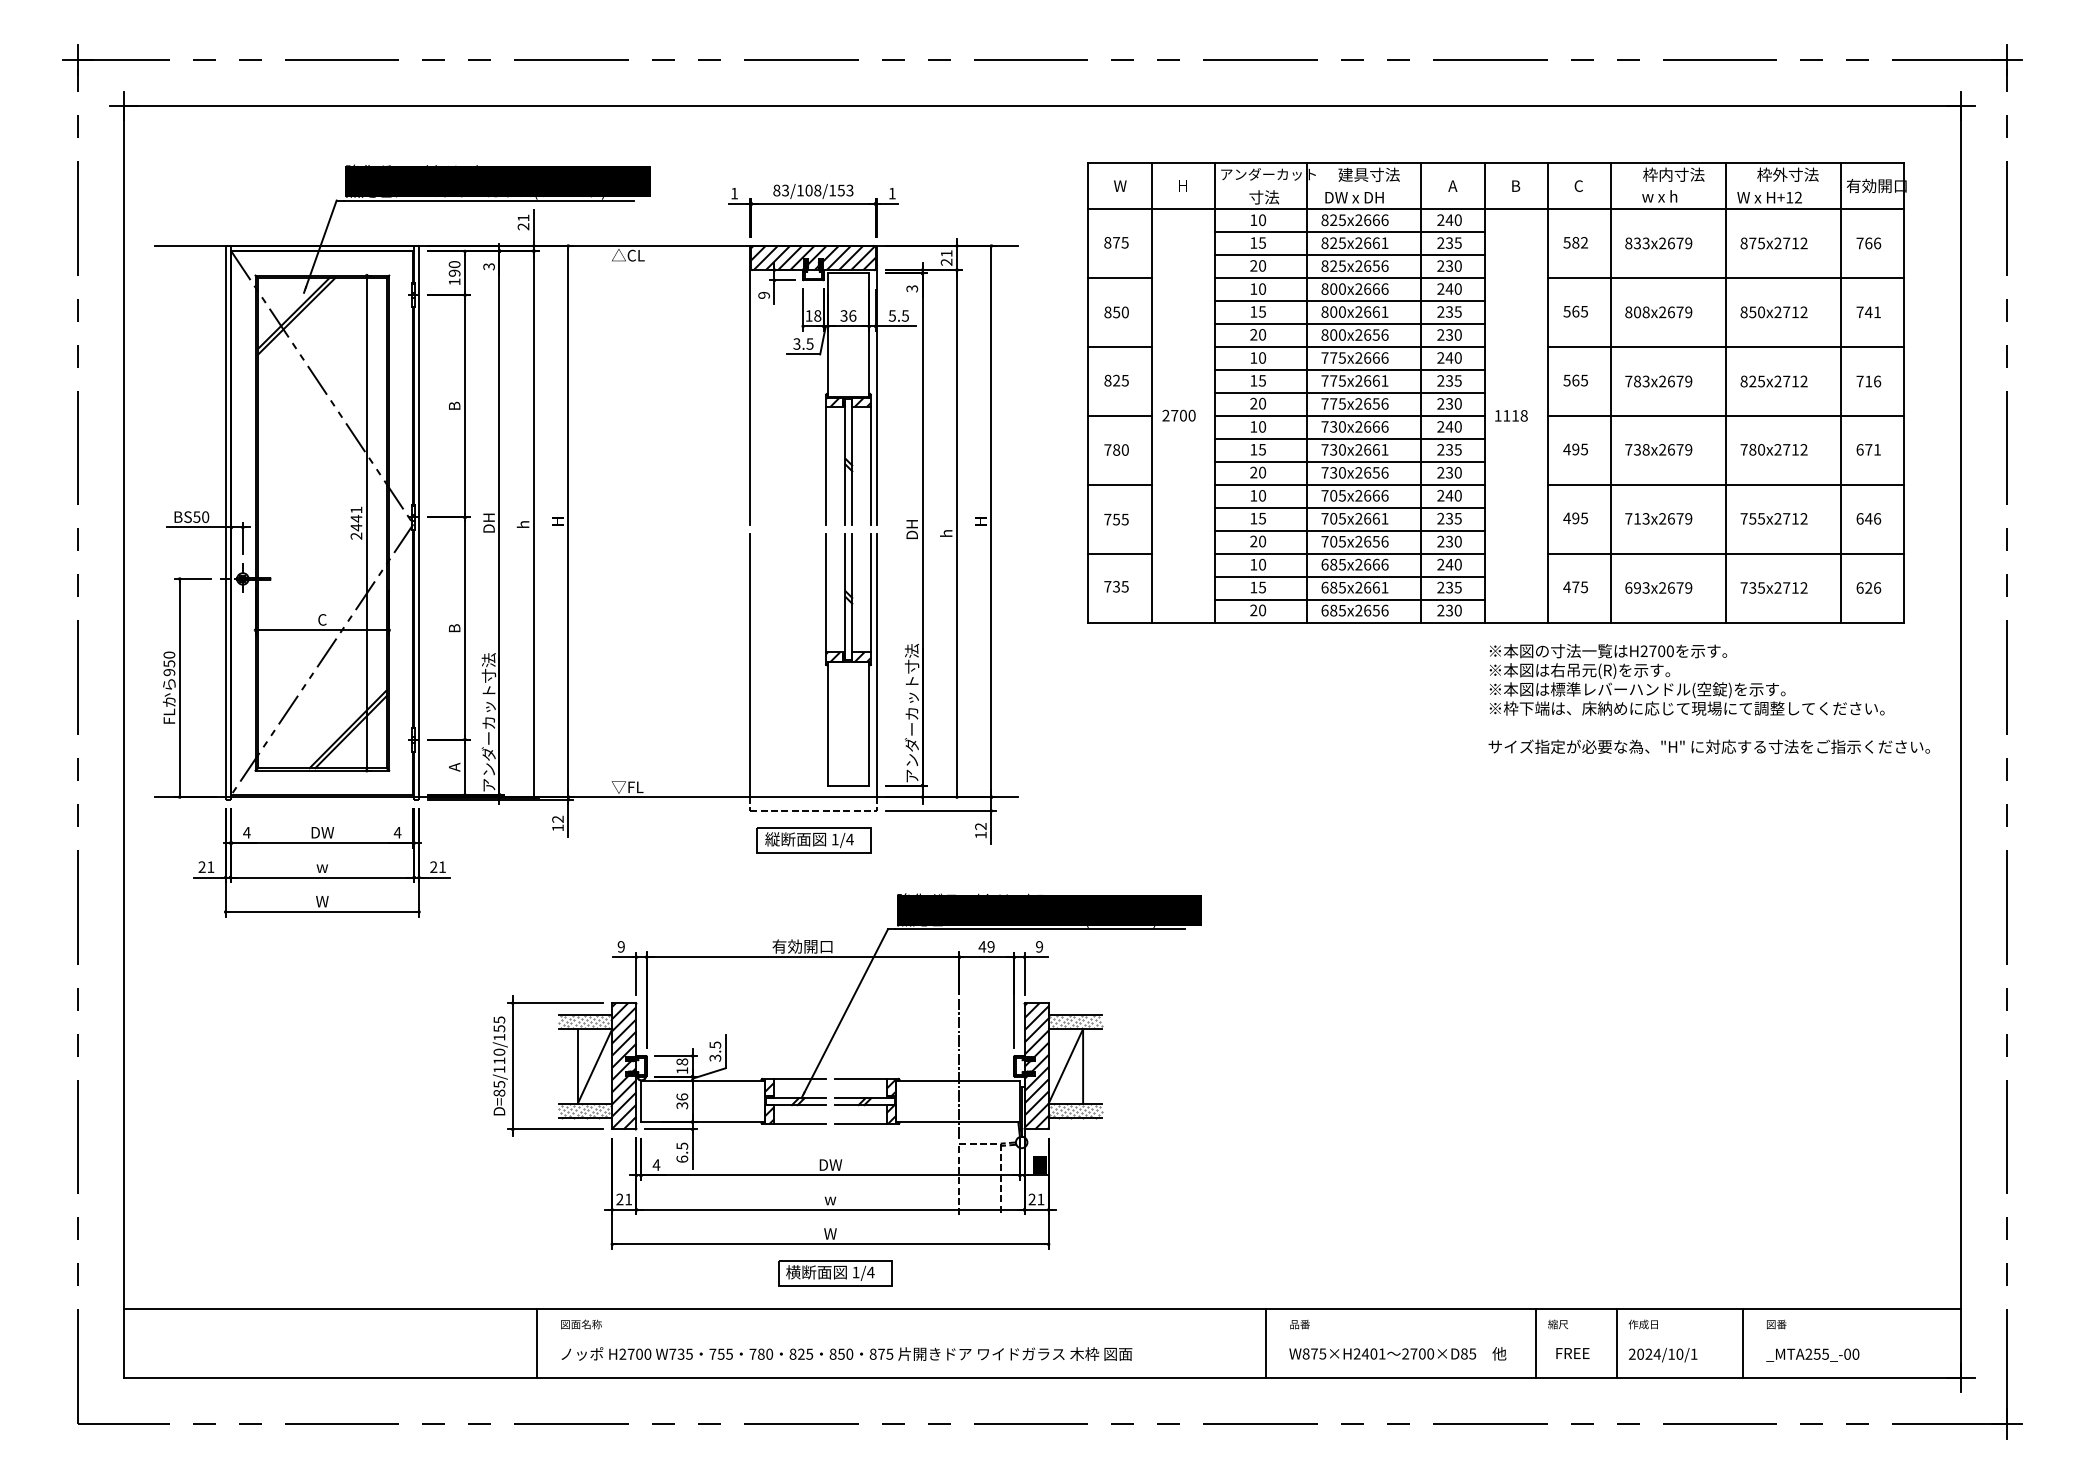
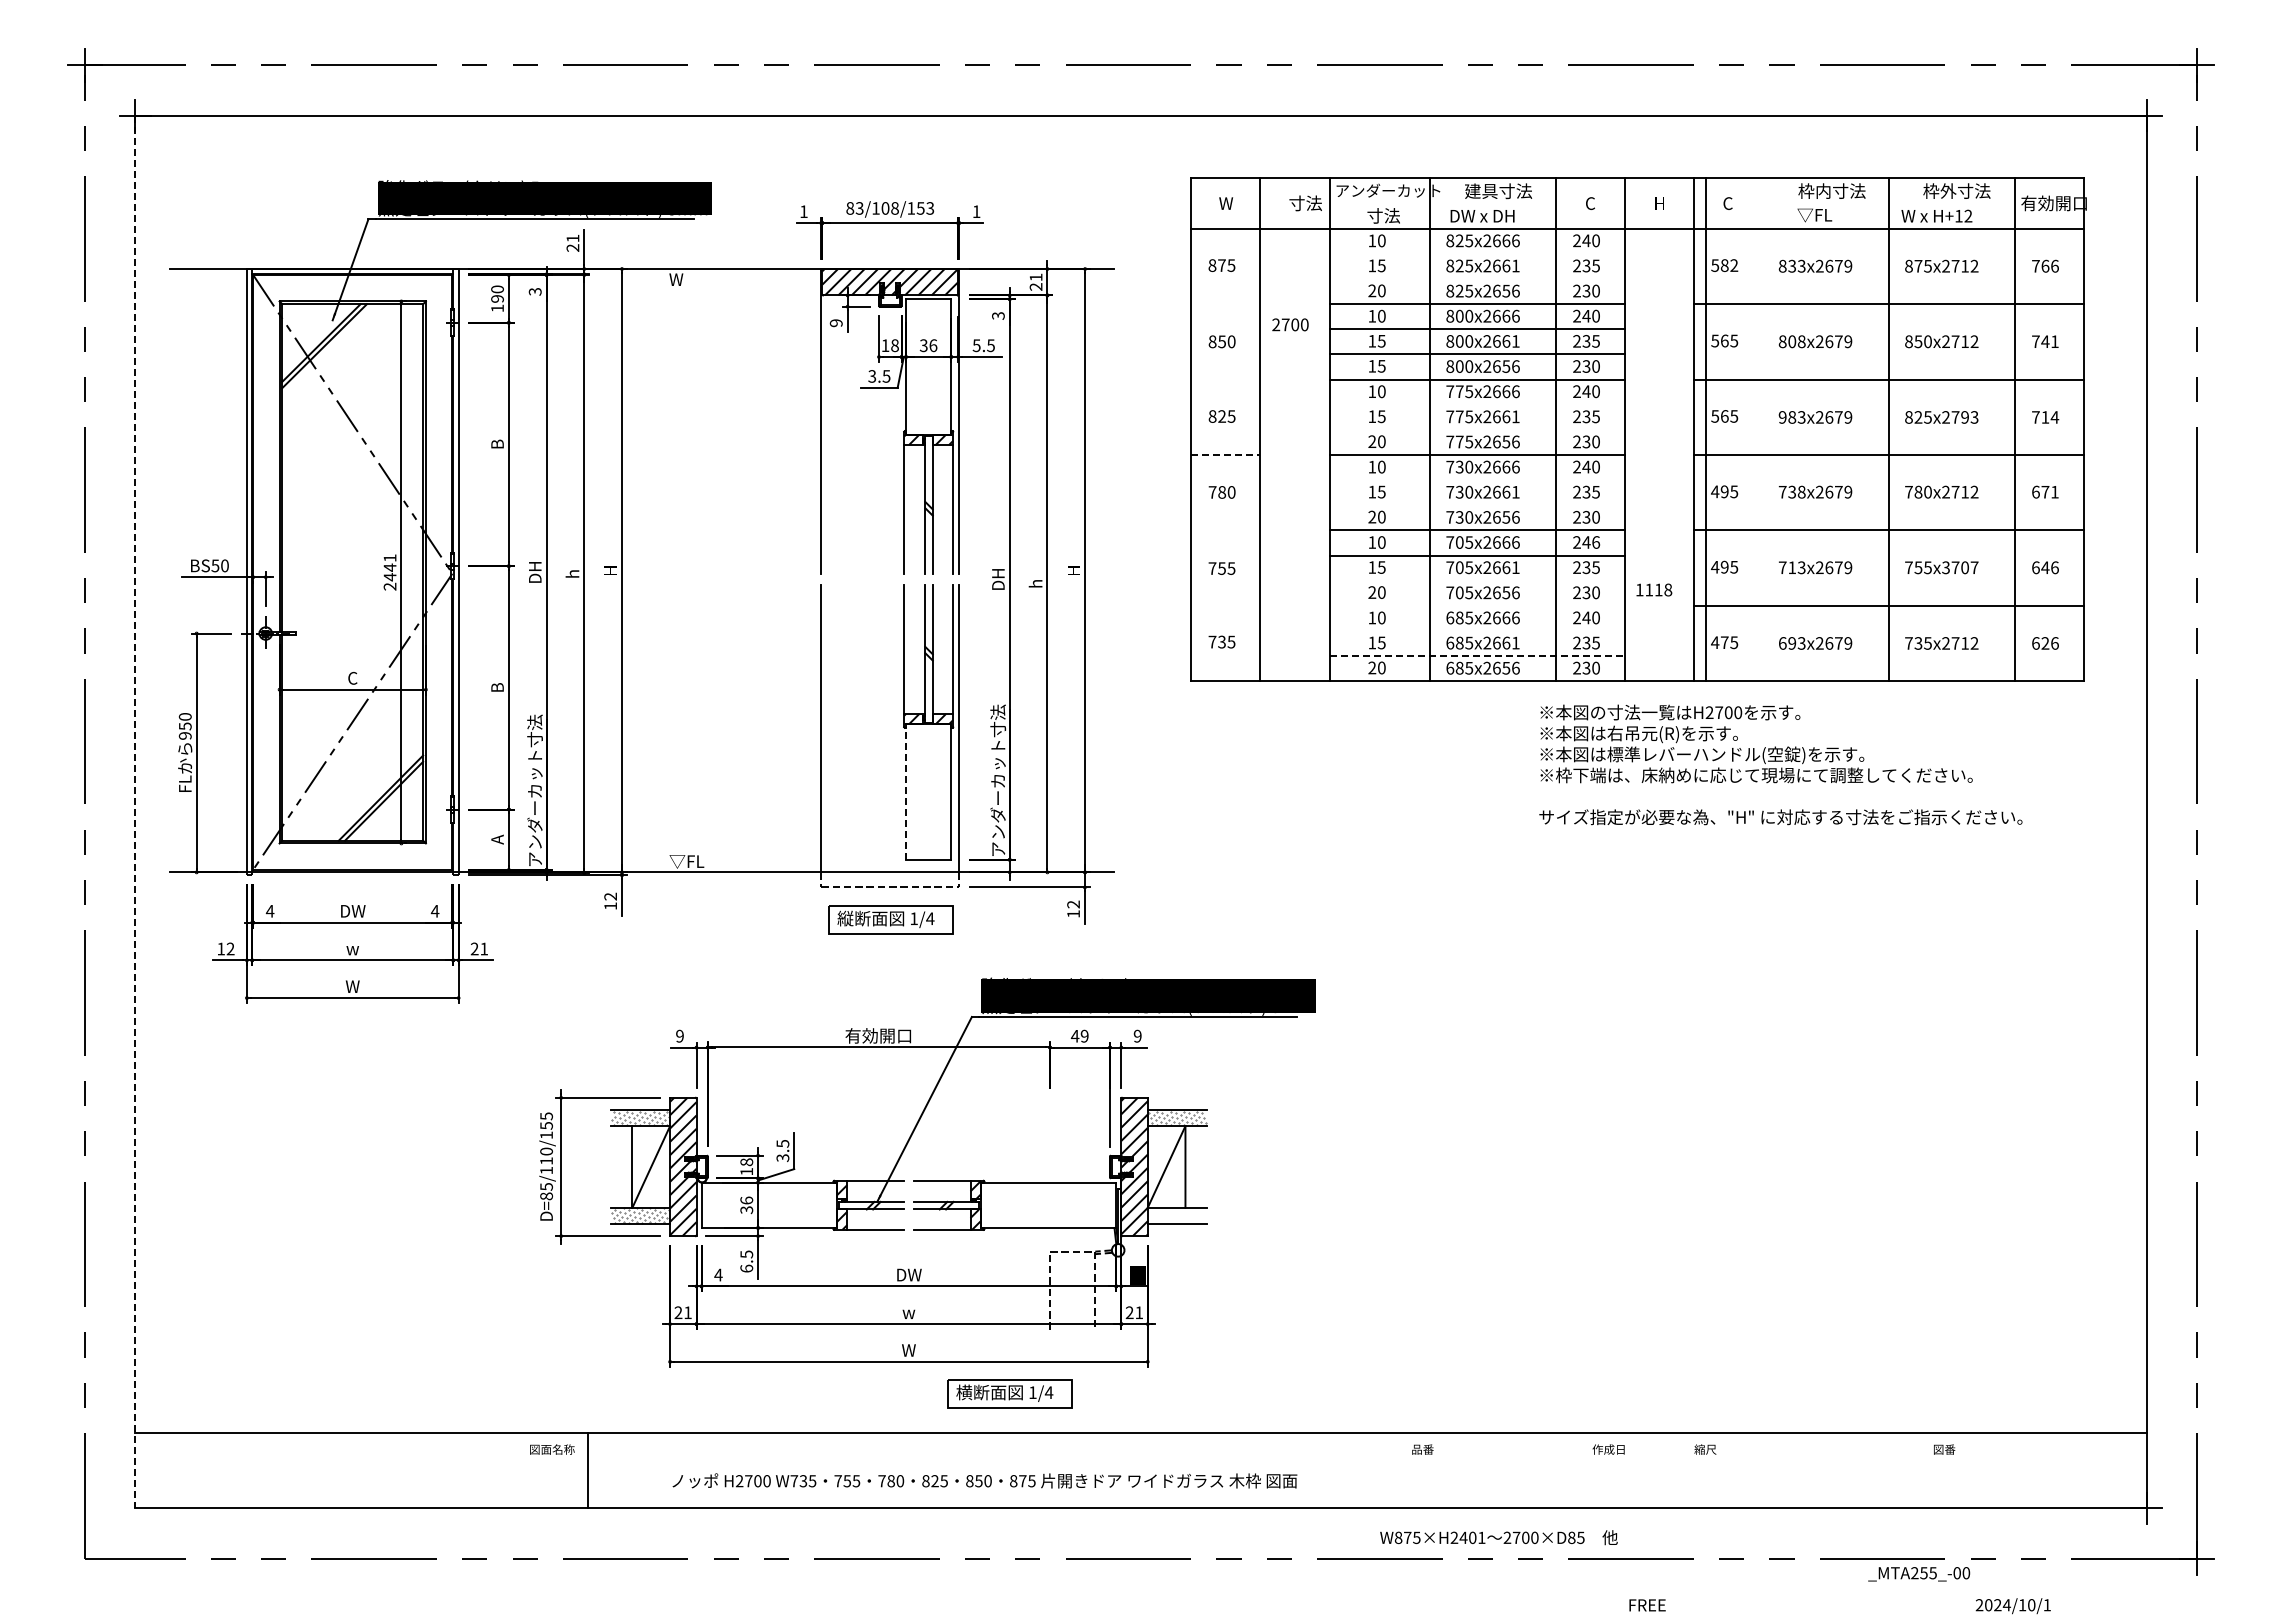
text: (1192, 186) -> (1305, 203), H -> 寸法
text: (1453, 186) -> (1590, 203), A -> C
text: (1516, 186) -> (1659, 203), B -> H
text: (1659, 197) -> (1816, 215), w x h -> ▽FL
line: (1349, 231) -> (1476, 253), removed
text: (628, 255) -> (687, 279), △CL -> W
line: (1349, 255) -> (1476, 279), removed
line: (1119, 278) -> (1225, 304), removed
text: (1257, 334) -> (1376, 365), 20 -> 15
line: (1119, 346) -> (1225, 379), removed
line: (1349, 369) -> (1476, 404), removed
text: (1628, 381) -> (1782, 417), 783x2679 -> 983x2679
text: (1799, 381) -> (1969, 417), 825x2712 -> 825x2793
text: (1877, 381) -> (2054, 417), 716 -> 714
line: (1349, 392) -> (1476, 429), removed
line: (1611, 392) -> (1706, 429), moved
text: (1179, 415) -> (1290, 324), moved
text: (1511, 415) -> (1654, 589), moved
line: (1119, 416) -> (1225, 455), solid -> dashed
line: (1349, 439) -> (1476, 480), removed
line: (1349, 461) -> (1476, 505), removed
line: (1119, 484) -> (1225, 530), removed
text: (1458, 495) -> (1596, 542), 240 -> 246
text: (1791, 518) -> (1960, 567), 755x2712 -> 755x3707
line: (1349, 530) -> (1476, 580), removed
line: (1119, 553) -> (1225, 605), removed
line: (1349, 553) -> (1476, 605), removed
line: (1349, 576) -> (1476, 630), removed
line: (1349, 599) -> (1477, 656), solid -> dashed
text: (1708, 698) -> (1780, 764), moved
line: (828, 723) -> (906, 791), solid -> dashed
line: (123, 742) -> (135, 812), solid -> dashed
text: (206, 866) -> (225, 948), 21 -> 12
line: (959, 1068) -> (1050, 1169), removed
hatch: (1075, 1110) -> (1177, 1215), removed
part: (834, 1273) -> (1009, 1393), moved
text: (581, 1324) -> (552, 1449), moved
text: (1643, 1324) -> (1608, 1449), moved
line: (1266, 1343) -> (1386, 1470), removed
line: (1536, 1343) -> (1681, 1470), removed
line: (1616, 1343) -> (1769, 1470), removed
line: (1742, 1343) -> (1907, 1470), removed
text: (846, 1353) -> (984, 1480), moved
text: (1397, 1353) -> (1498, 1537), moved
text: (1572, 1353) -> (1647, 1605), moved
text: (1662, 1355) -> (2012, 1606), moved
text: (1813, 1355) -> (1919, 1574), moved

